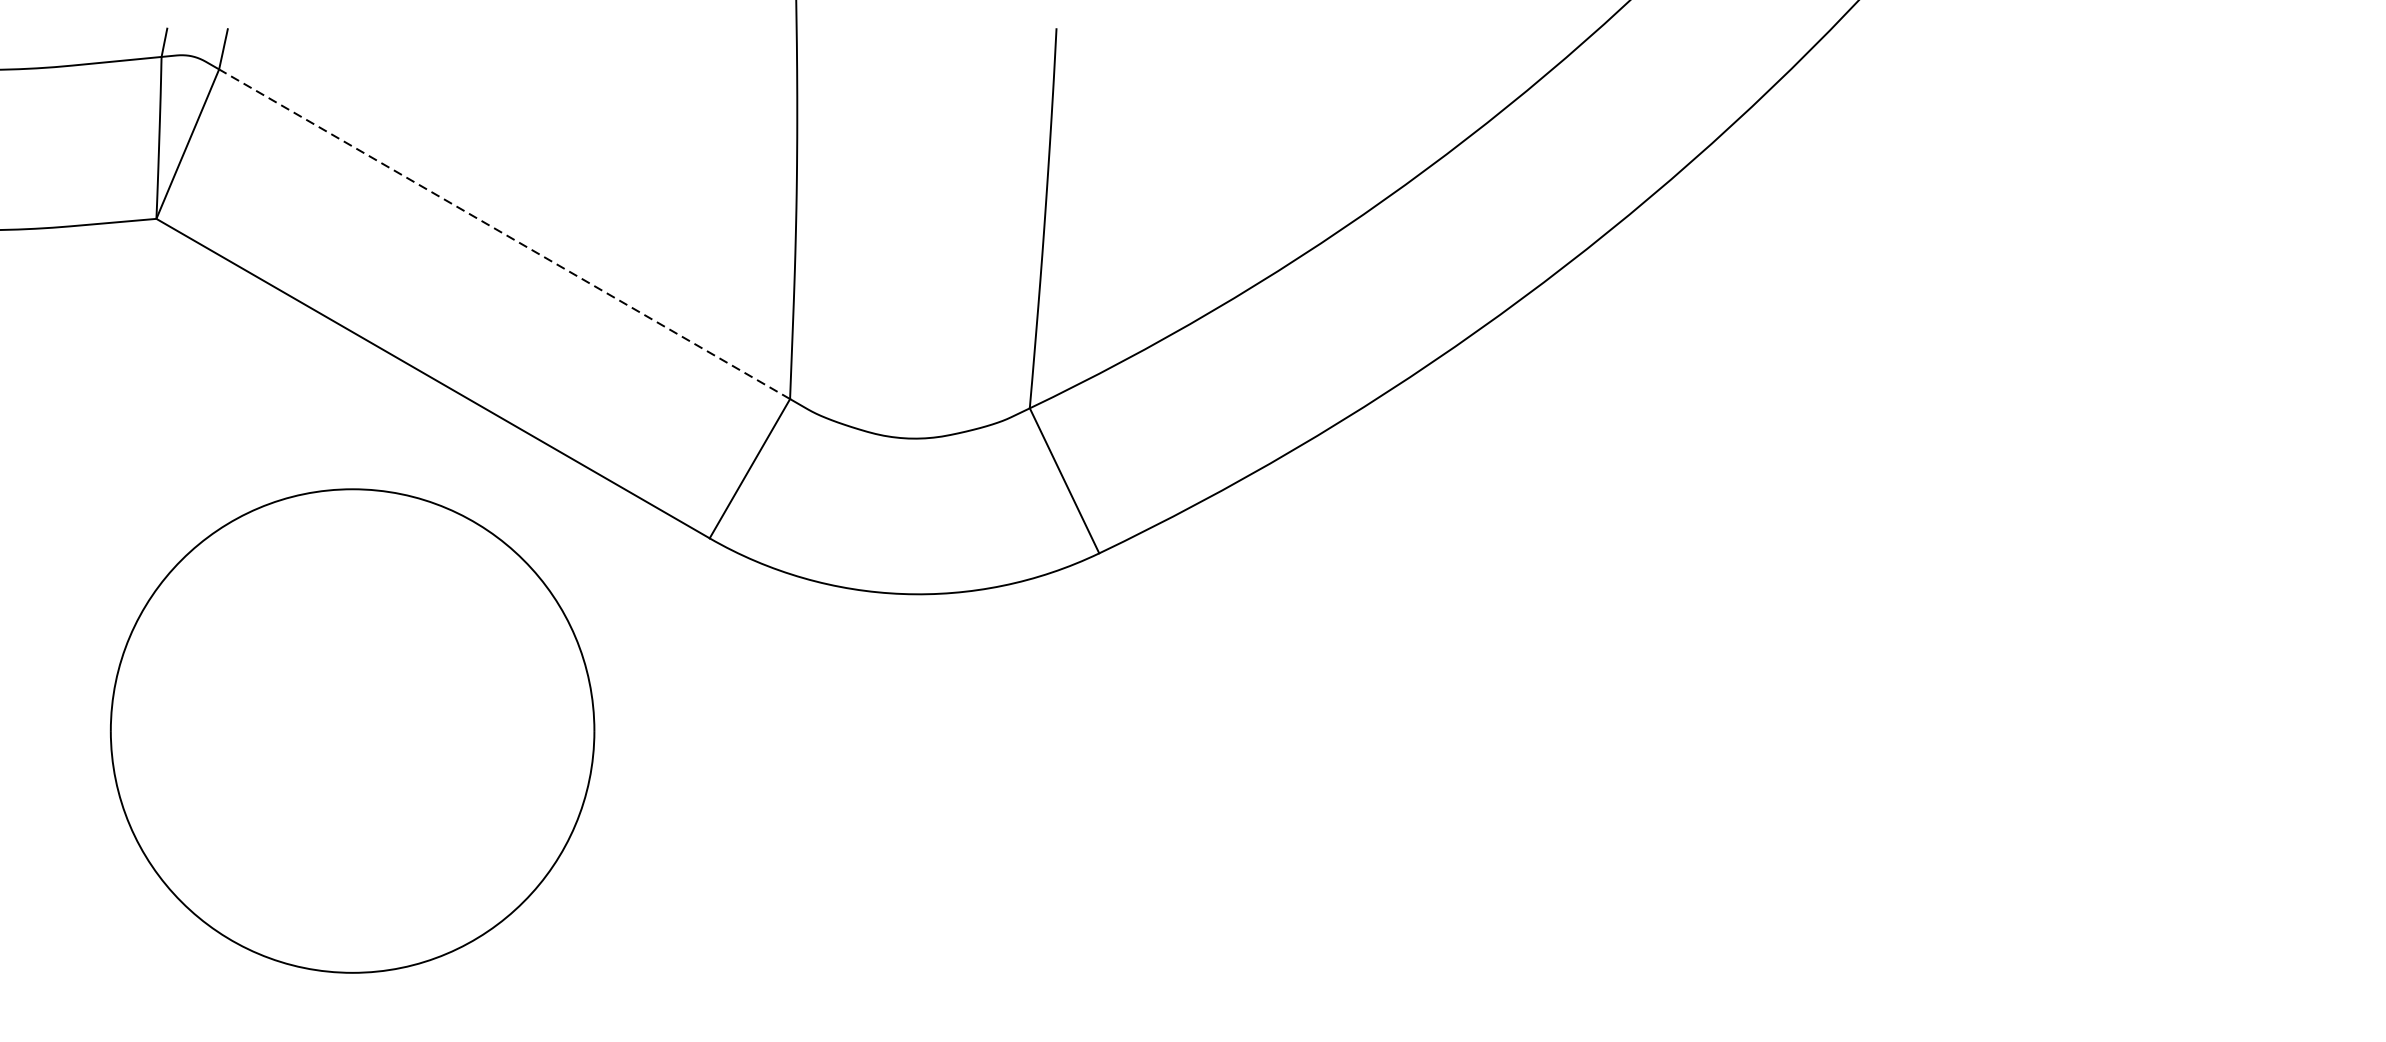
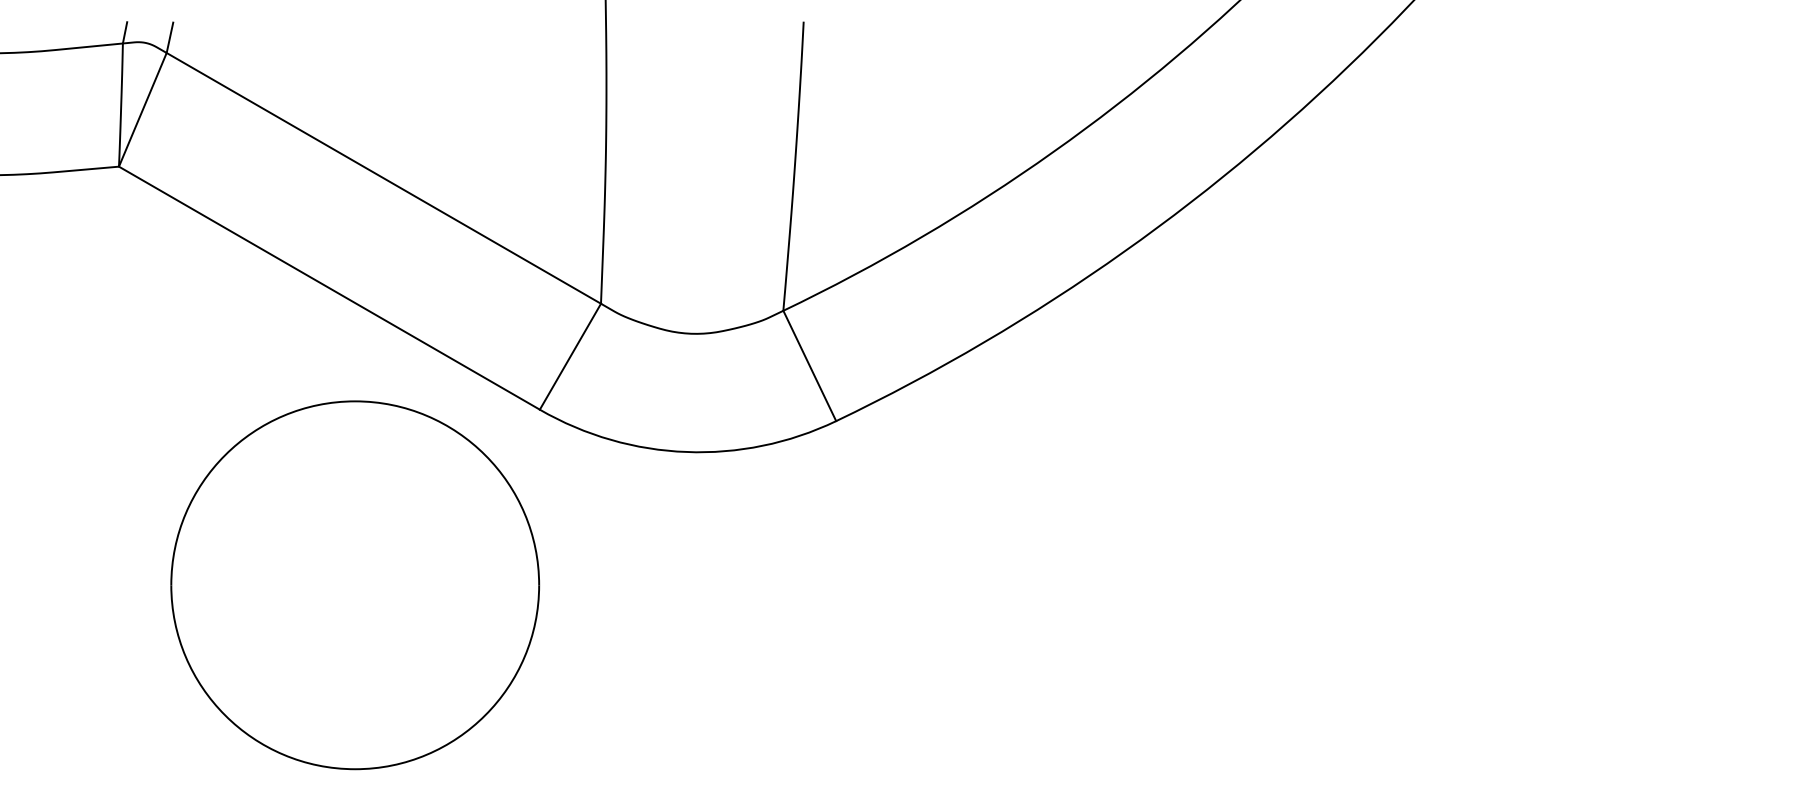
line: (504, 234) -> (383, 178), dashed -> solid
part: (352, 731) -> (355, 585), moved

